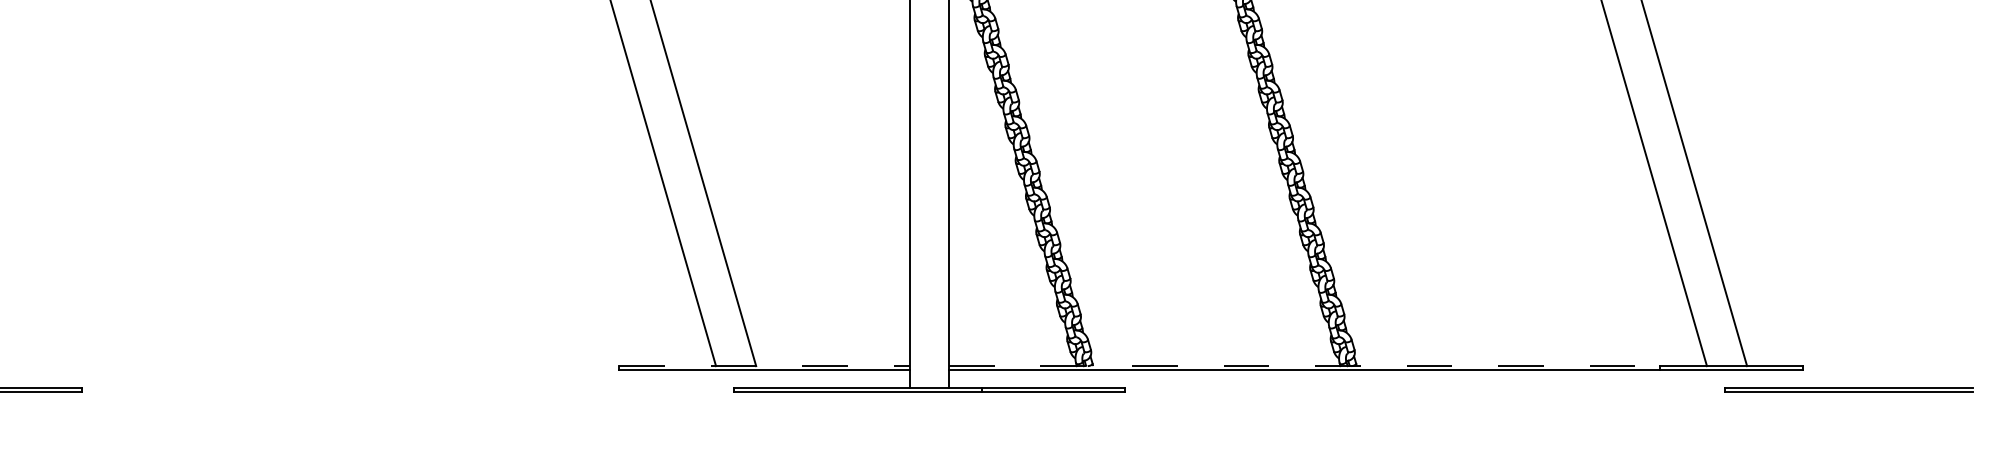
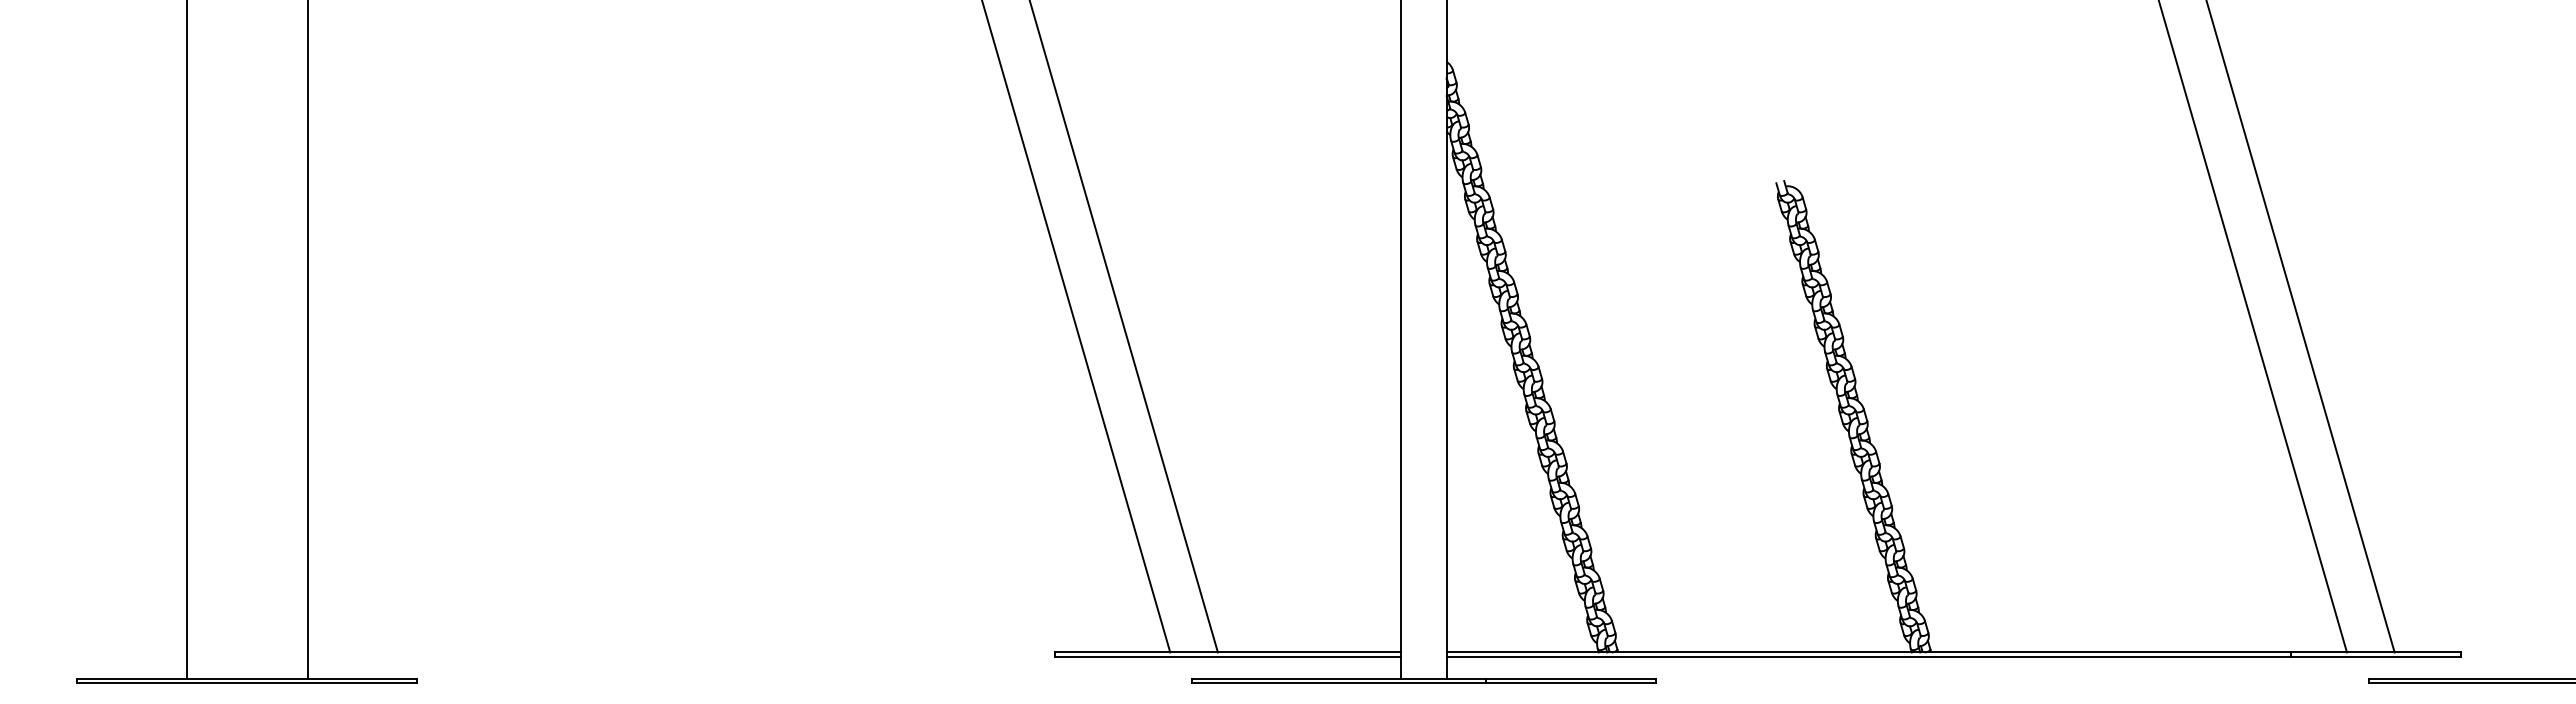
line: (765, 366) -> (1228, 652), dashed -> solid
line: (1304, 366) -> (1869, 652), dashed -> solid

